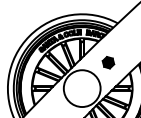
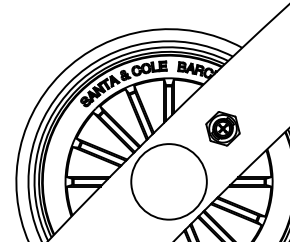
part: (108, 62) -> (223, 128), size x1.43

